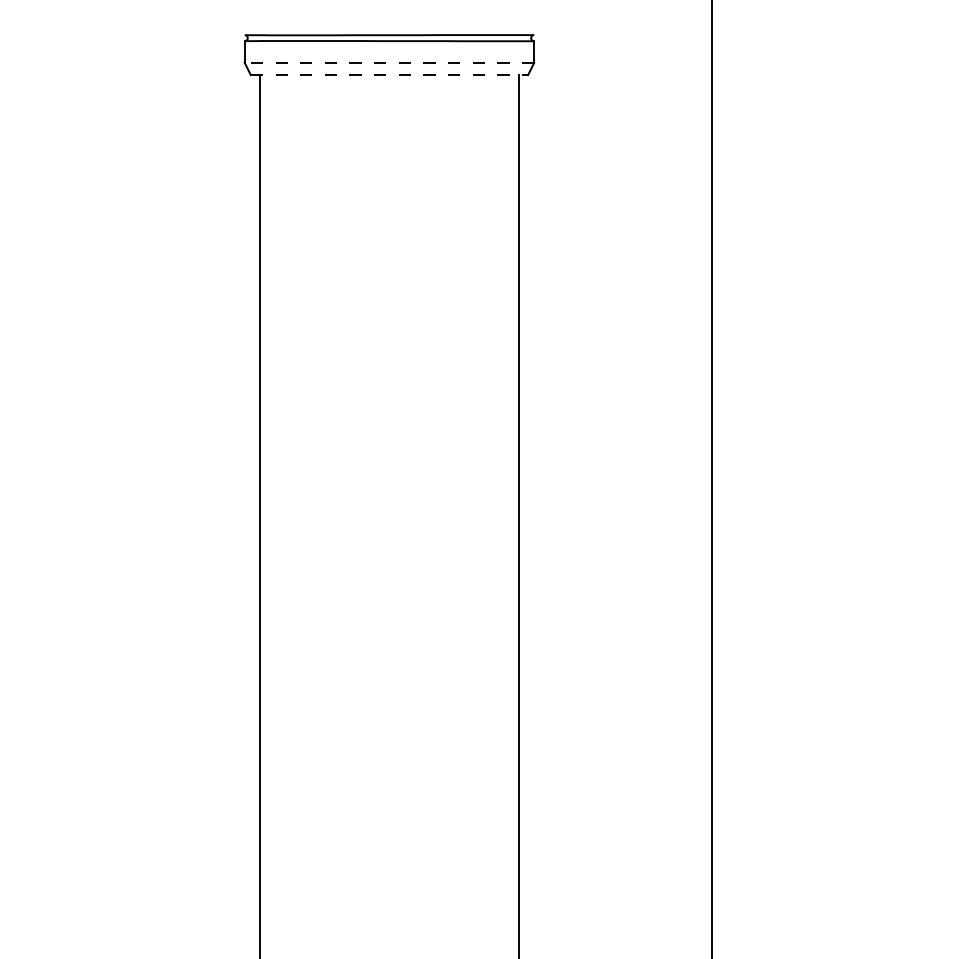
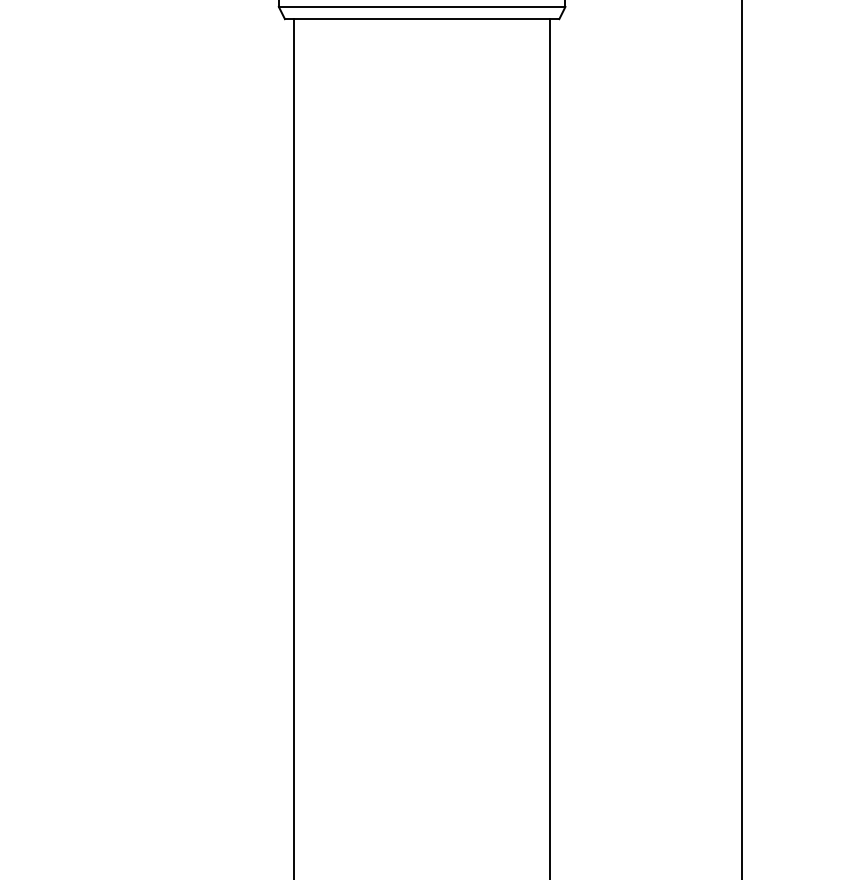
line: (389, 62) -> (422, 6), dashed -> solid
line: (389, 75) -> (422, 19), dashed -> solid

